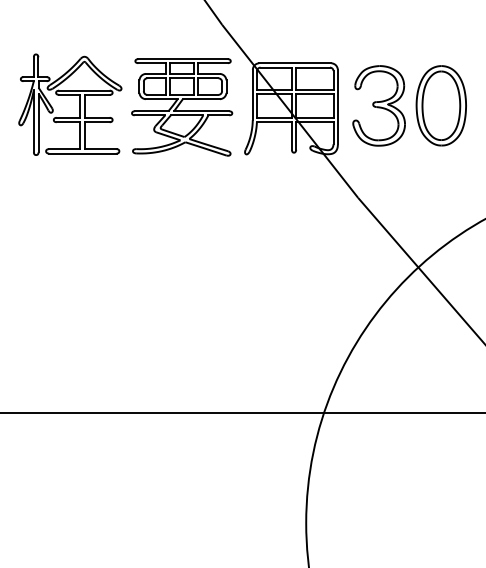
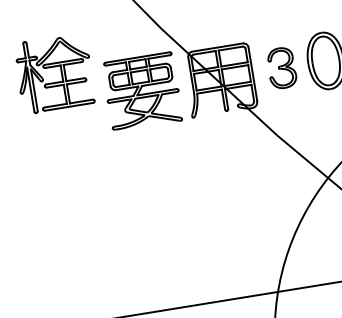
part: (70, 95) -> (53, 67), moved
part: (378, 105) -> (281, 67), size x0.7

